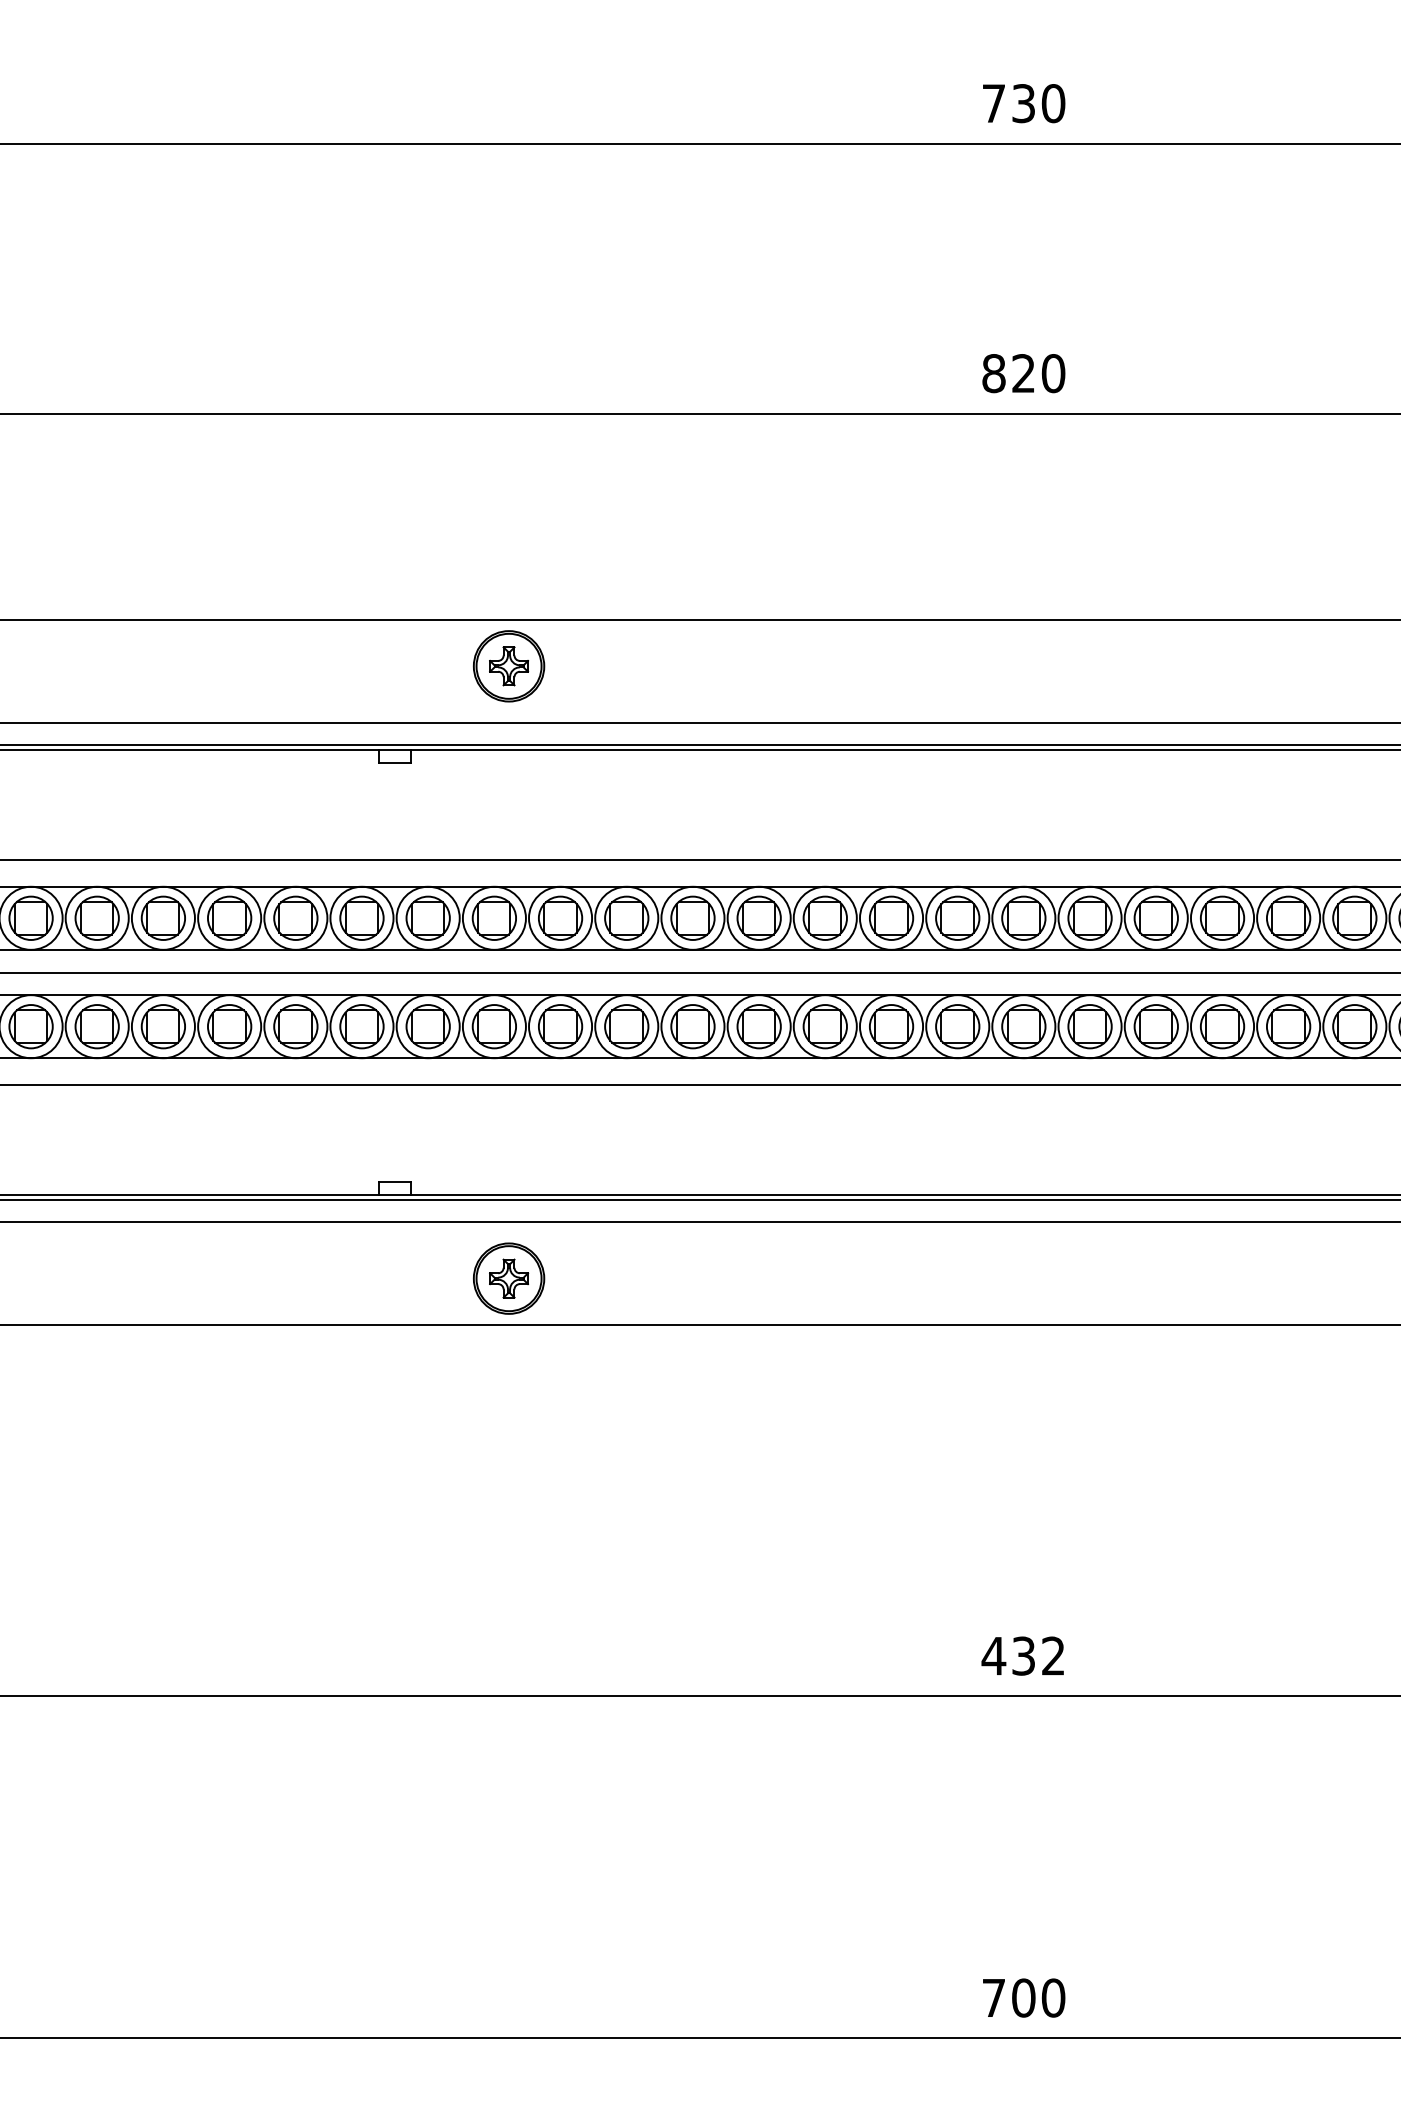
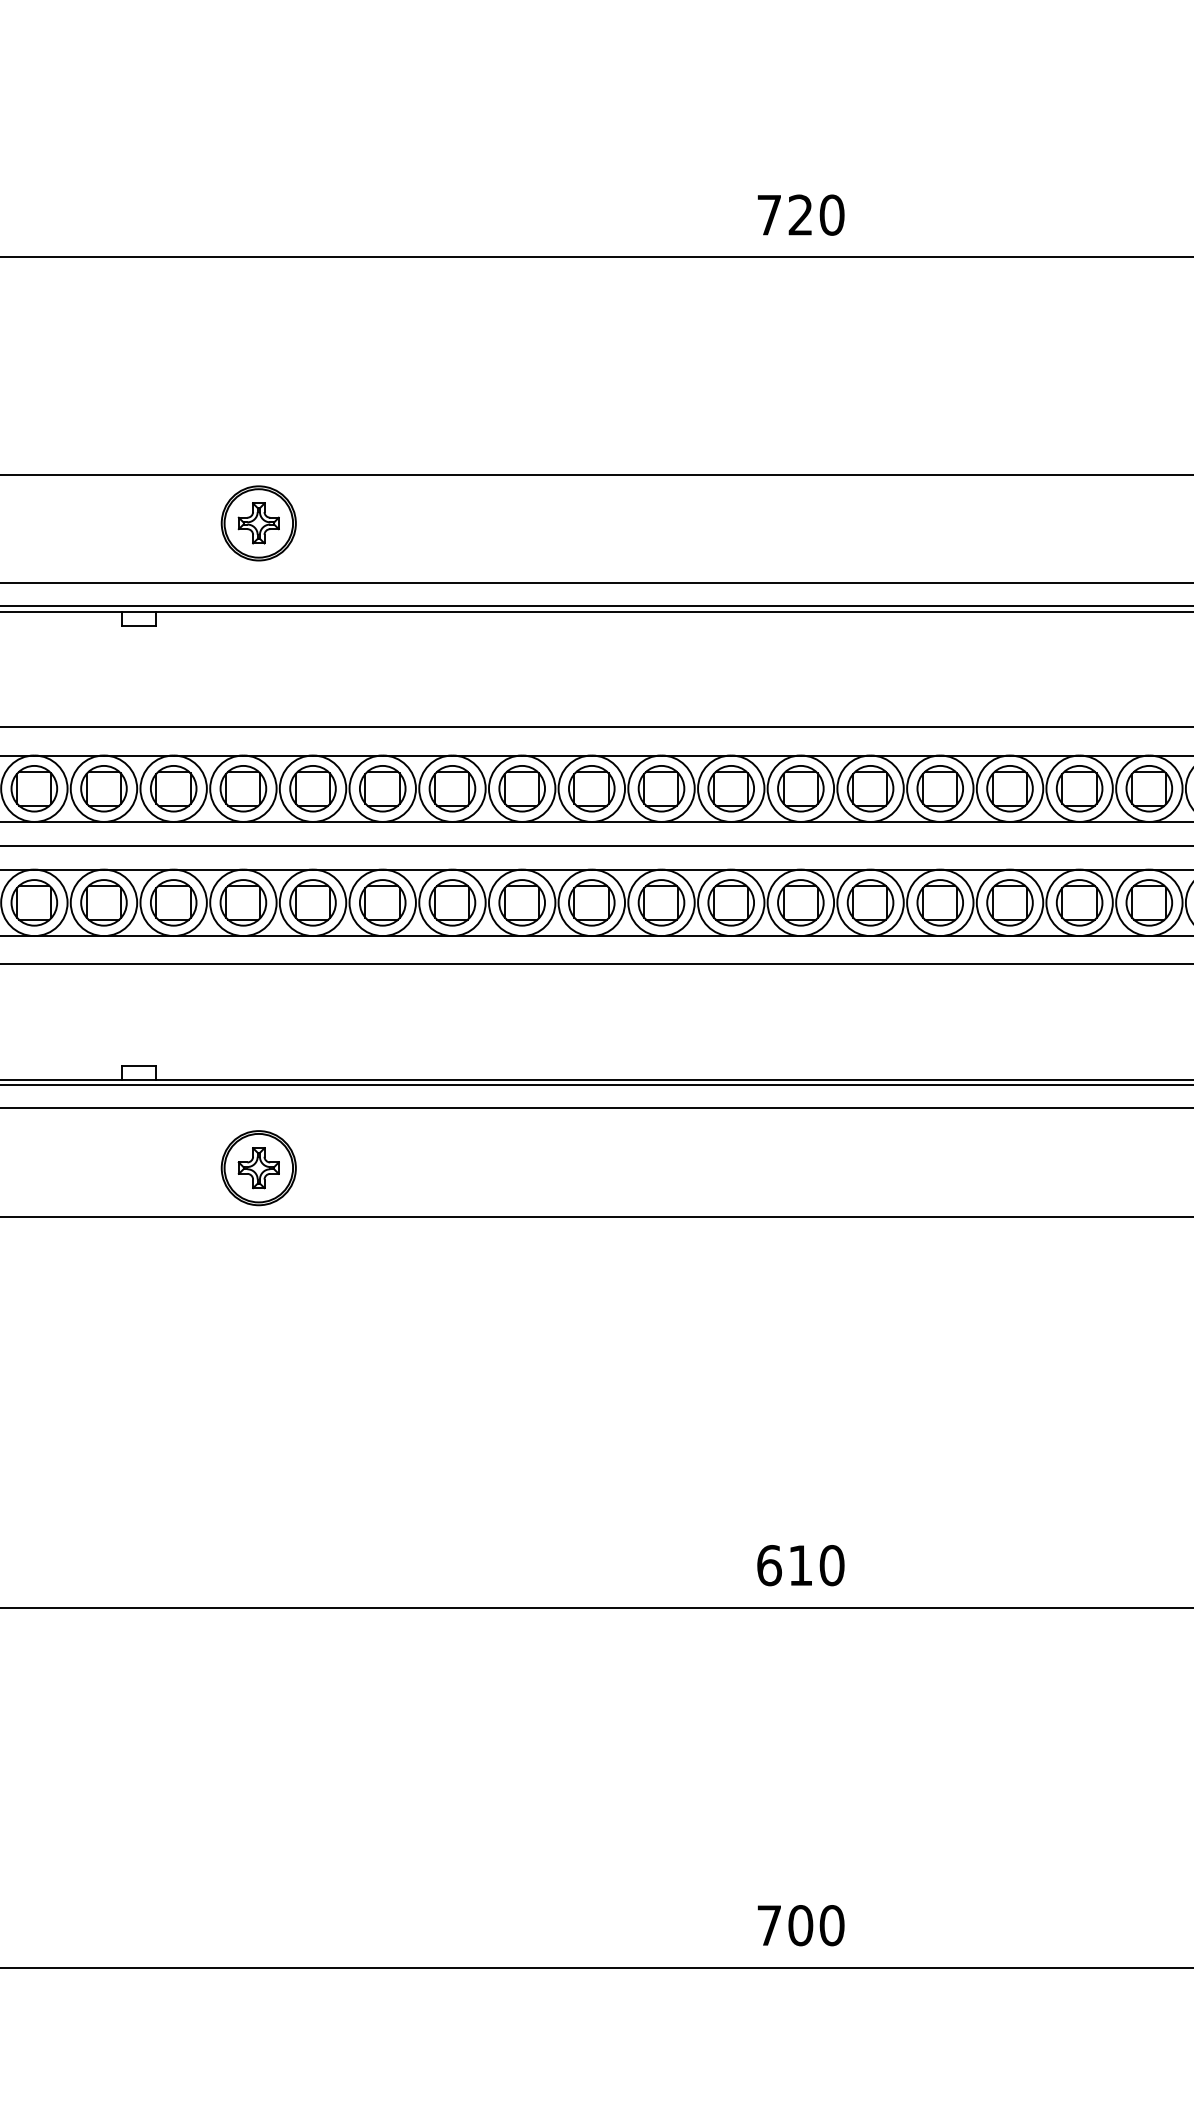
text: (993, 373) -> (768, 215), 820 -> 720
text: (1023, 1655) -> (800, 1564), 432 -> 610

